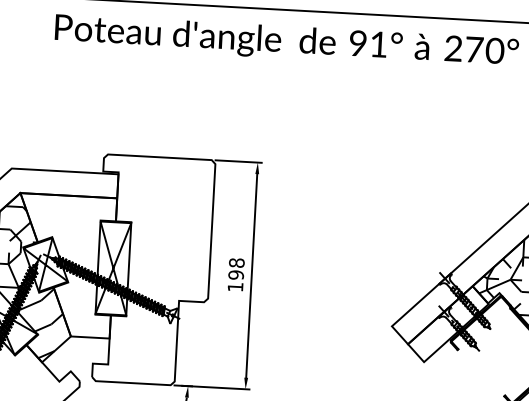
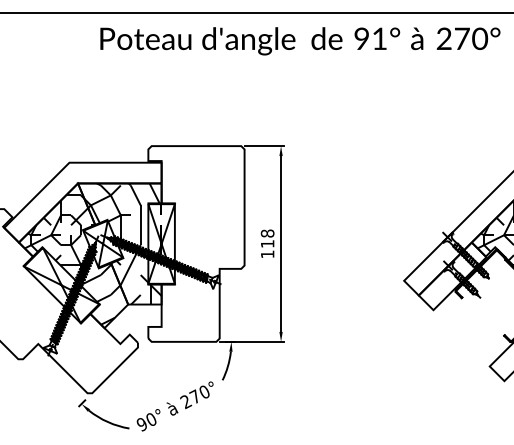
hatch: (68, 265) -> (122, 243), added
text: (235, 275) -> (267, 244), 198 -> 118

